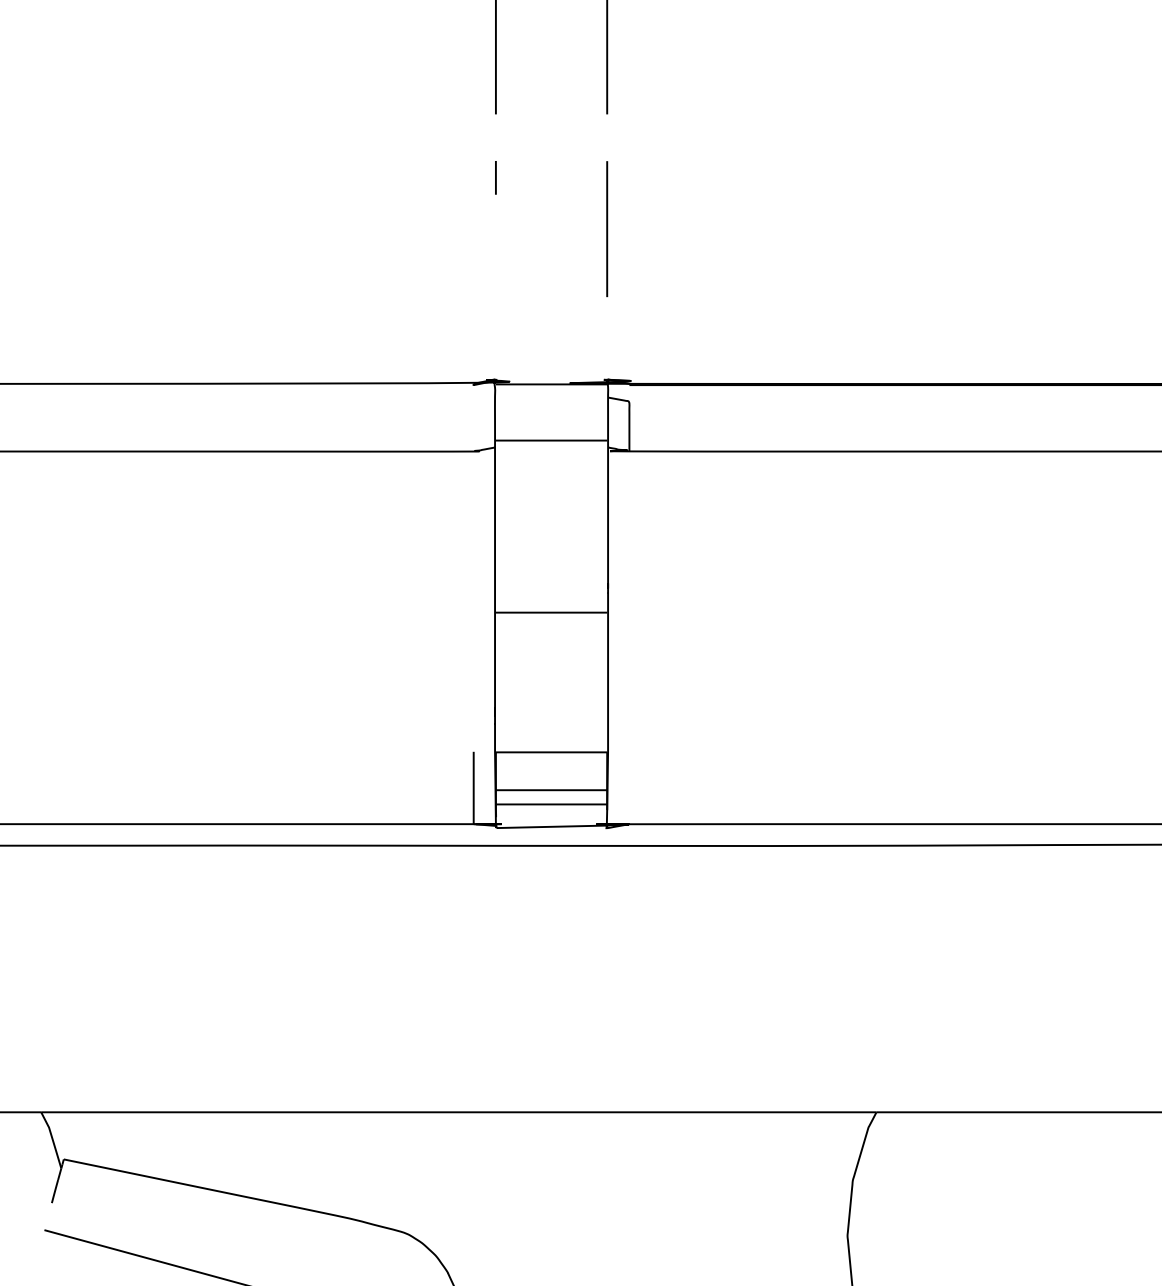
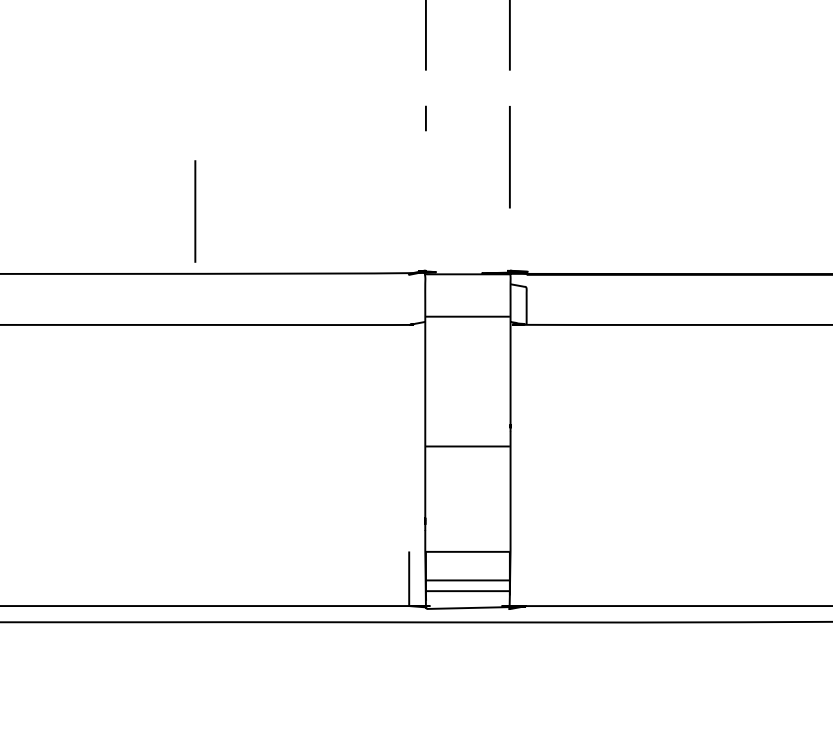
line: (190, 301) -> (195, 211), added

